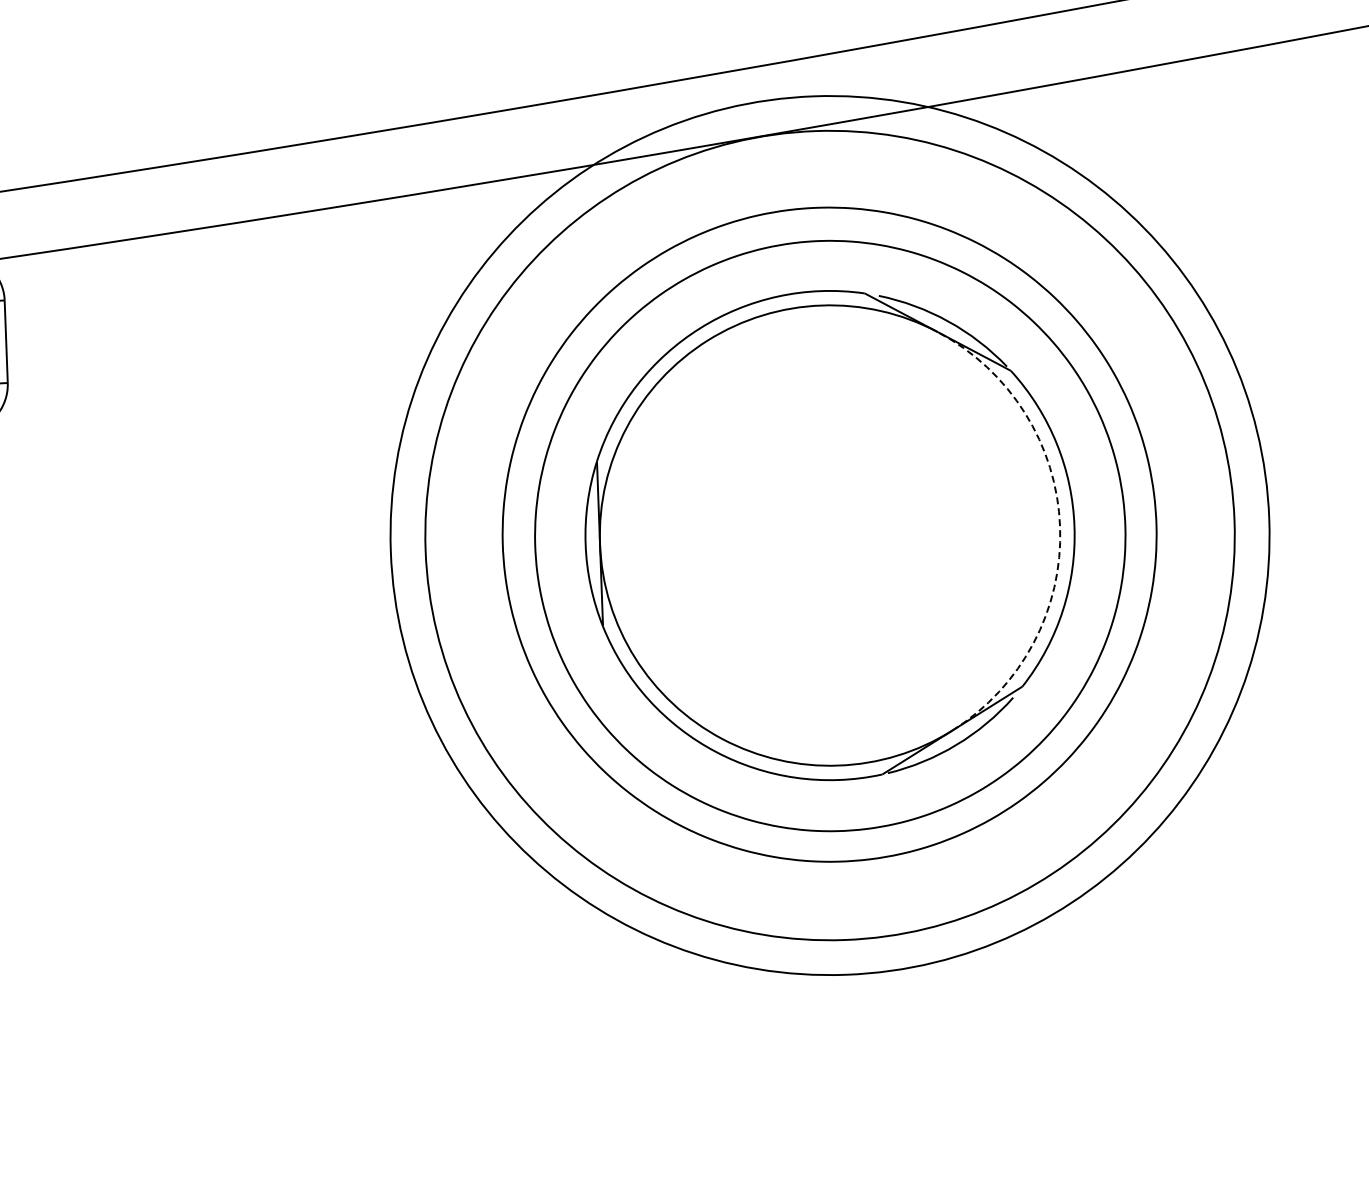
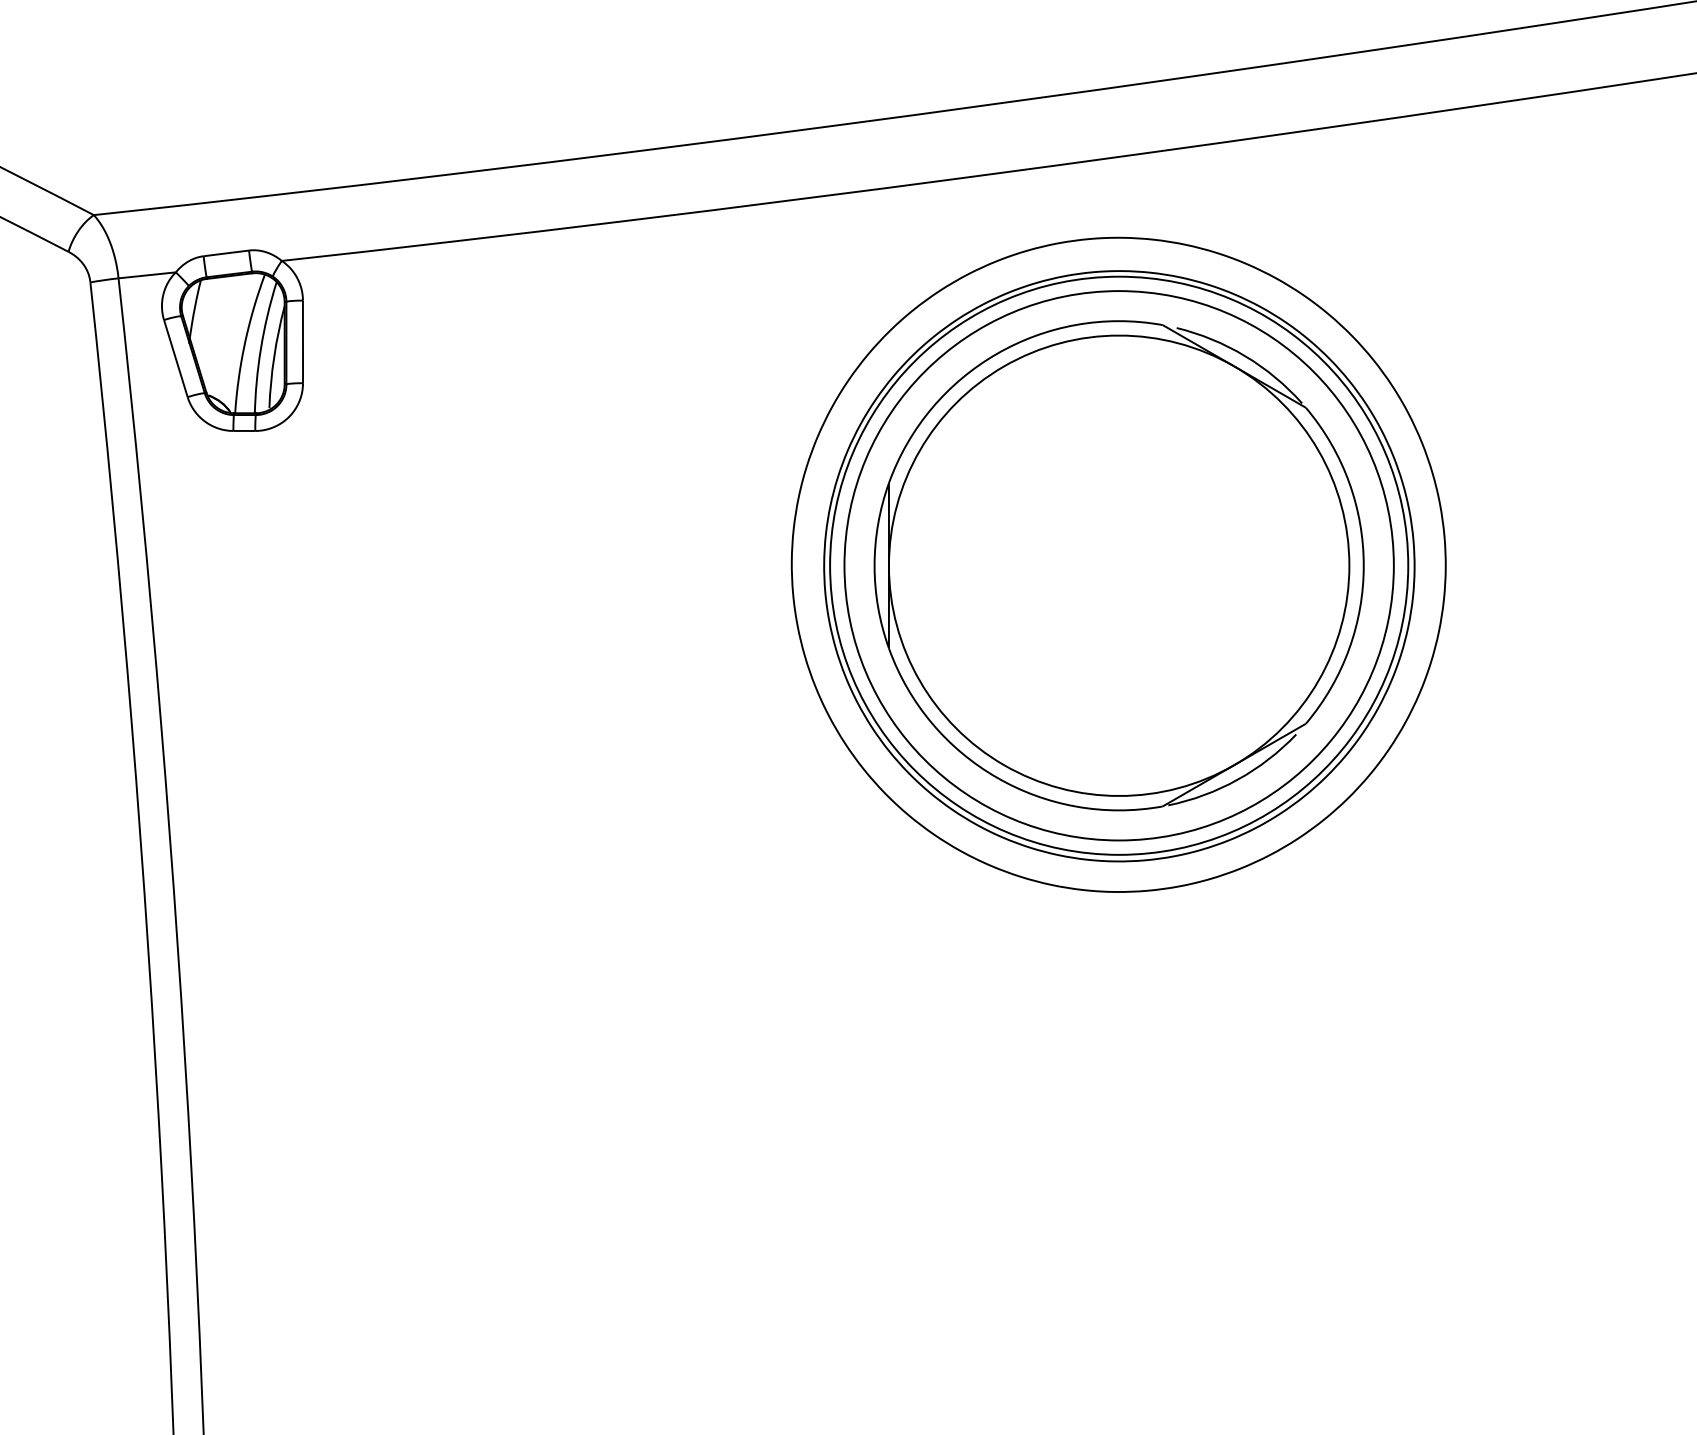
arc: (1060, 526) -> (1349, 565), dashed -> solid
circle: (829, 535) -> (1118, 565), size x0.62
circle: (830, 535) -> (1119, 565), size x0.71

